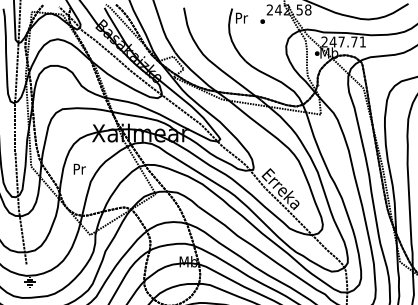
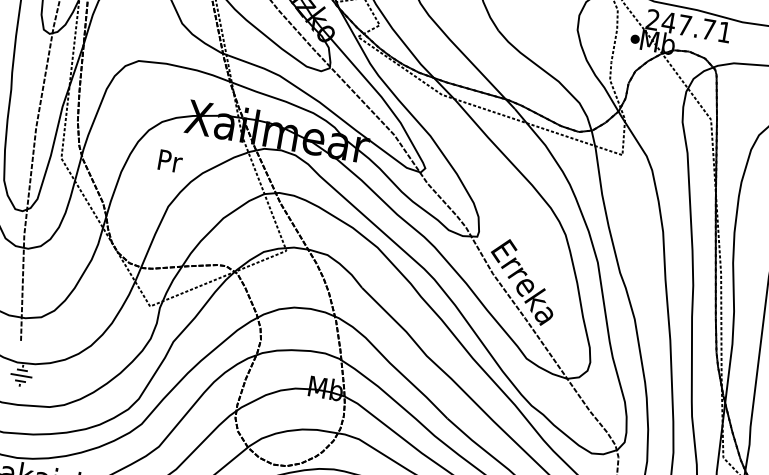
text: (79, 168) -> (170, 159), moved

